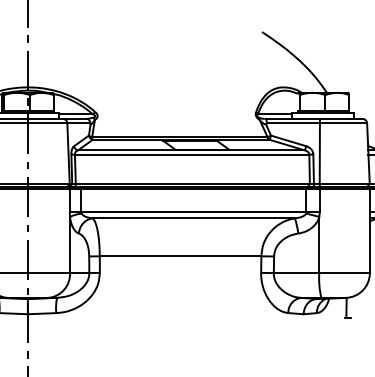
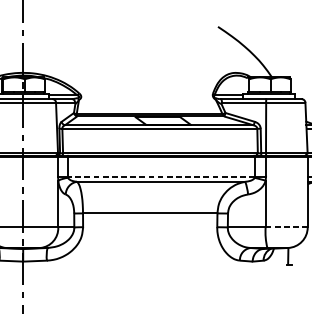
line: (193, 212) -> (160, 176), solid -> dashed
line: (345, 273) -> (287, 227), solid -> dashed

